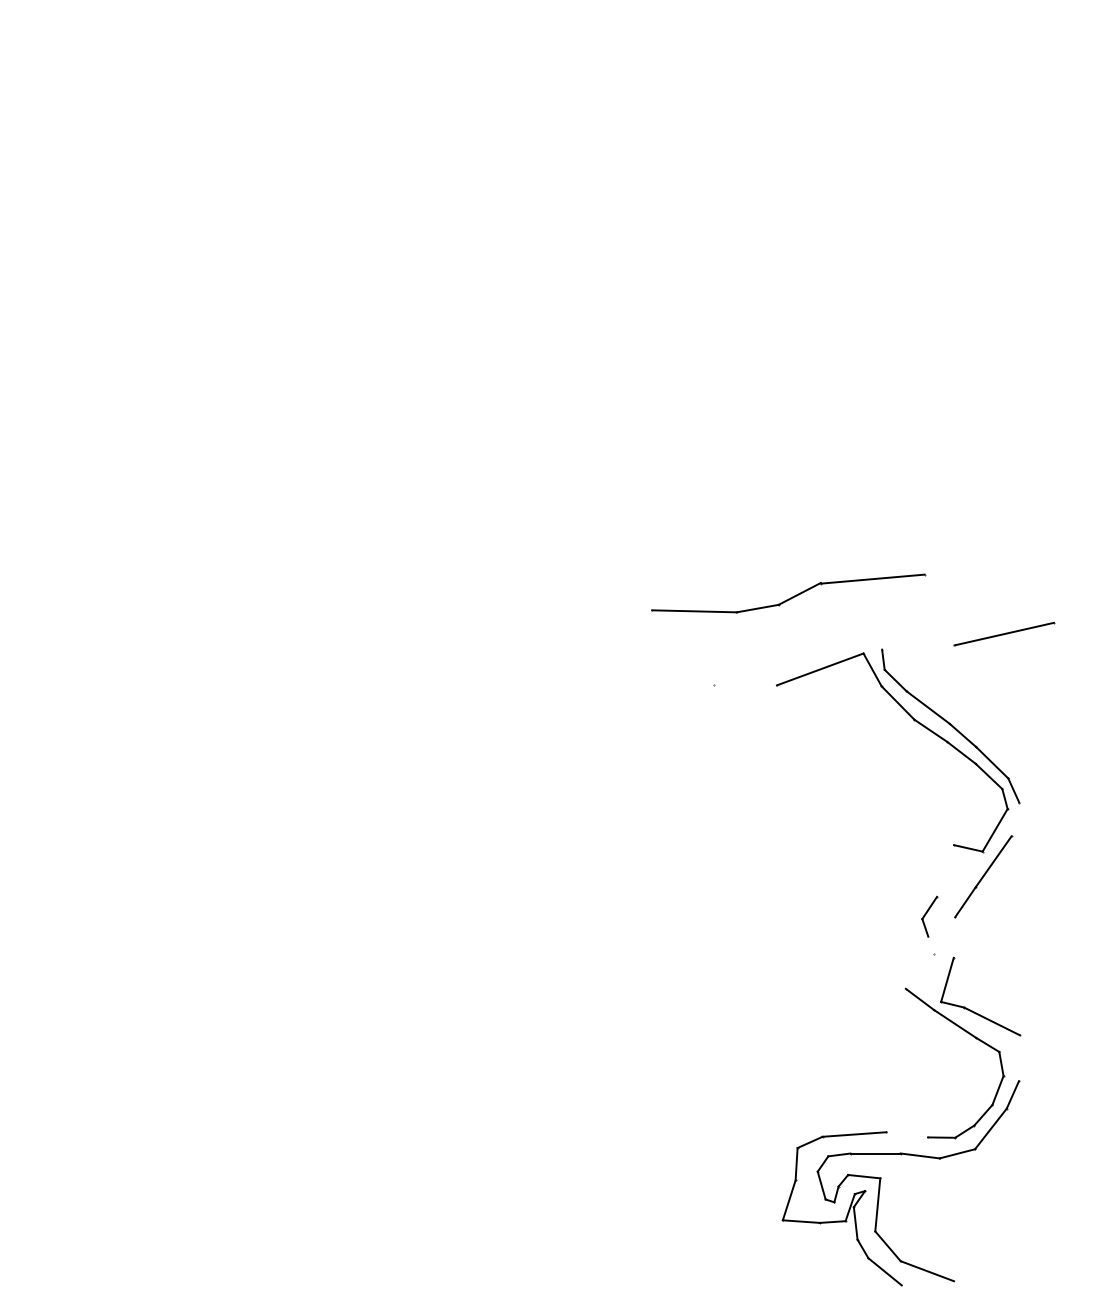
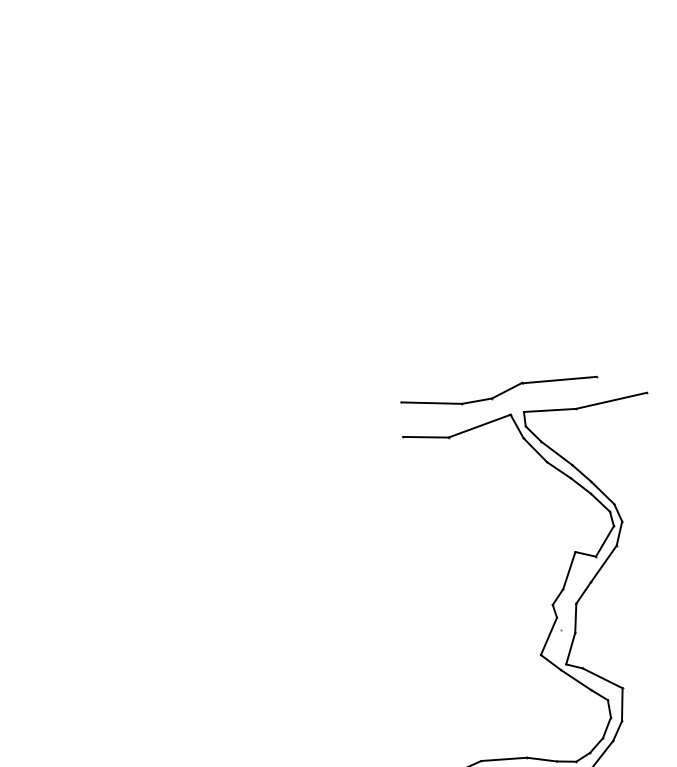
part: (788, 593) -> (499, 390), moved
line: (918, 647) -> (550, 410), added
line: (744, 684) -> (425, 436), added
line: (1015, 819) -> (619, 533), added
line: (945, 870) -> (569, 570), added
line: (954, 937) -> (575, 618), added
line: (916, 962) -> (548, 636), added
line: (1019, 1058) -> (622, 704), added
line: (907, 1134) -> (542, 759), added

